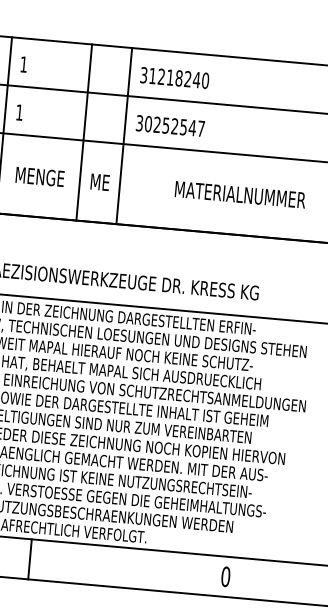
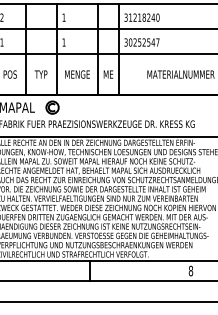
text: (224, 575) -> (190, 270), 0 -> 8

